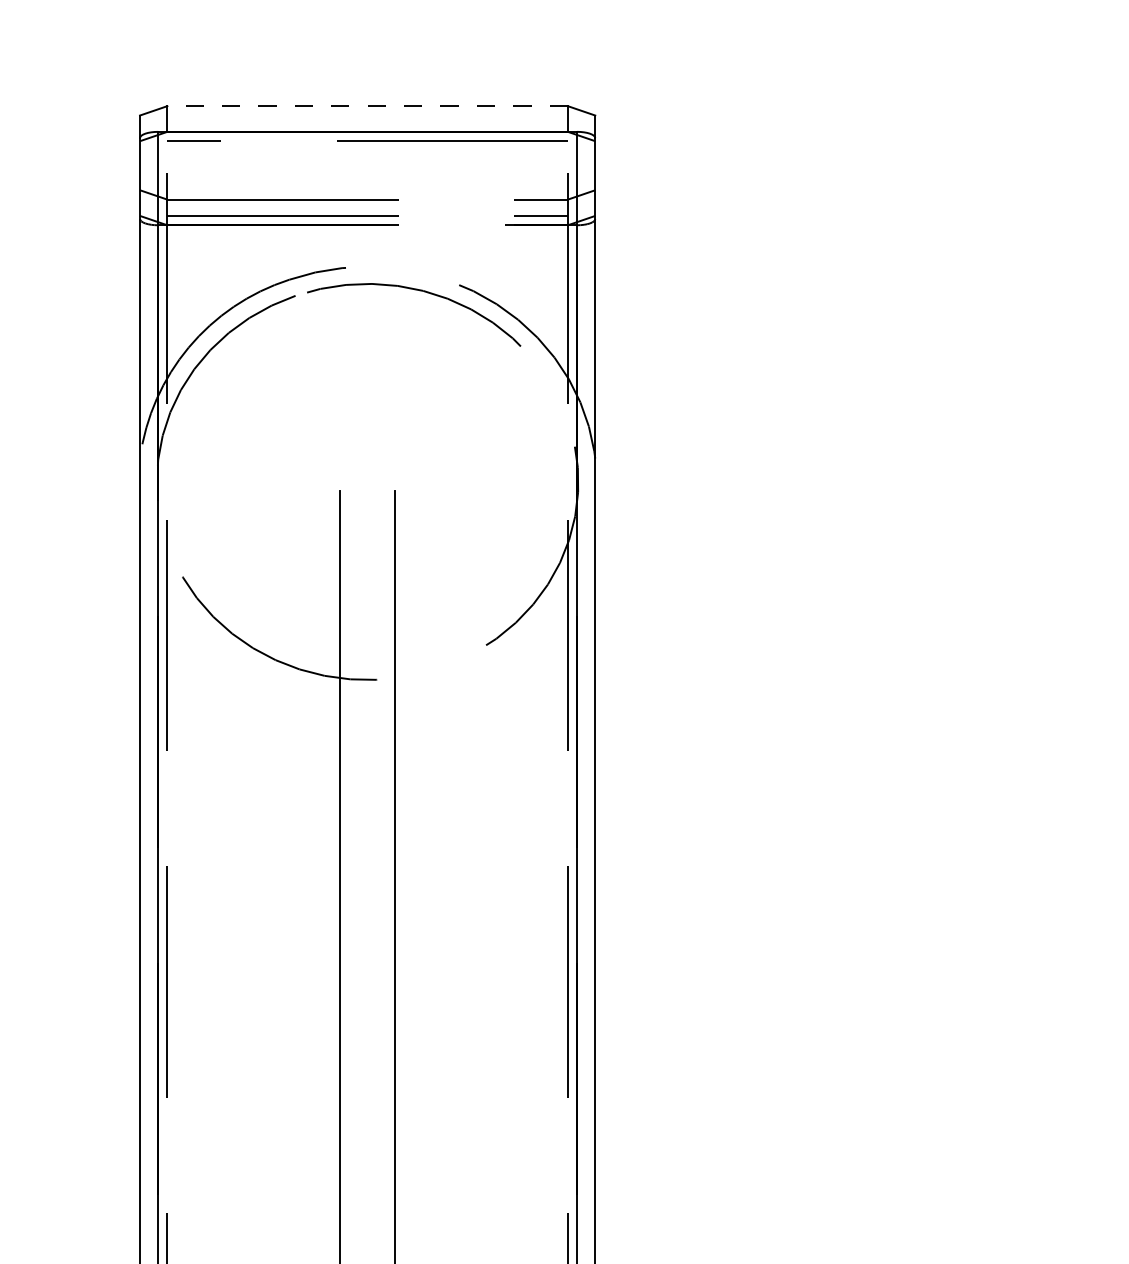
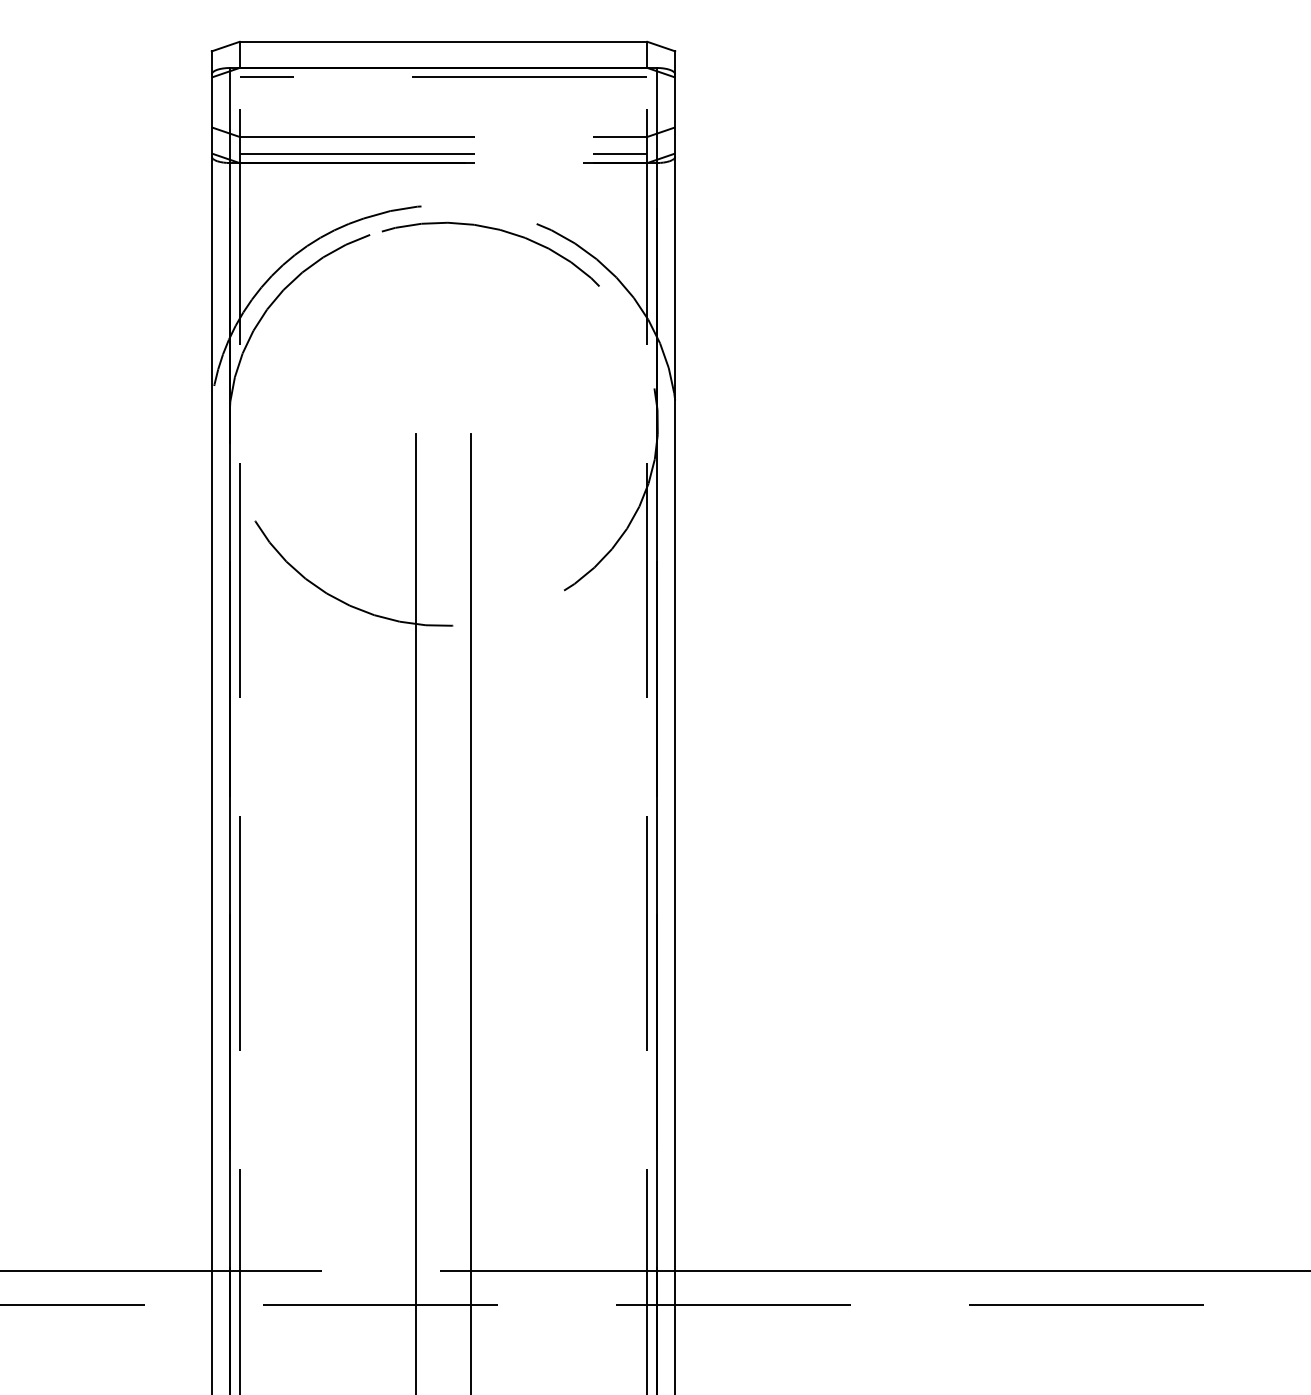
line: (367, 105) -> (443, 41), dashed -> solid

